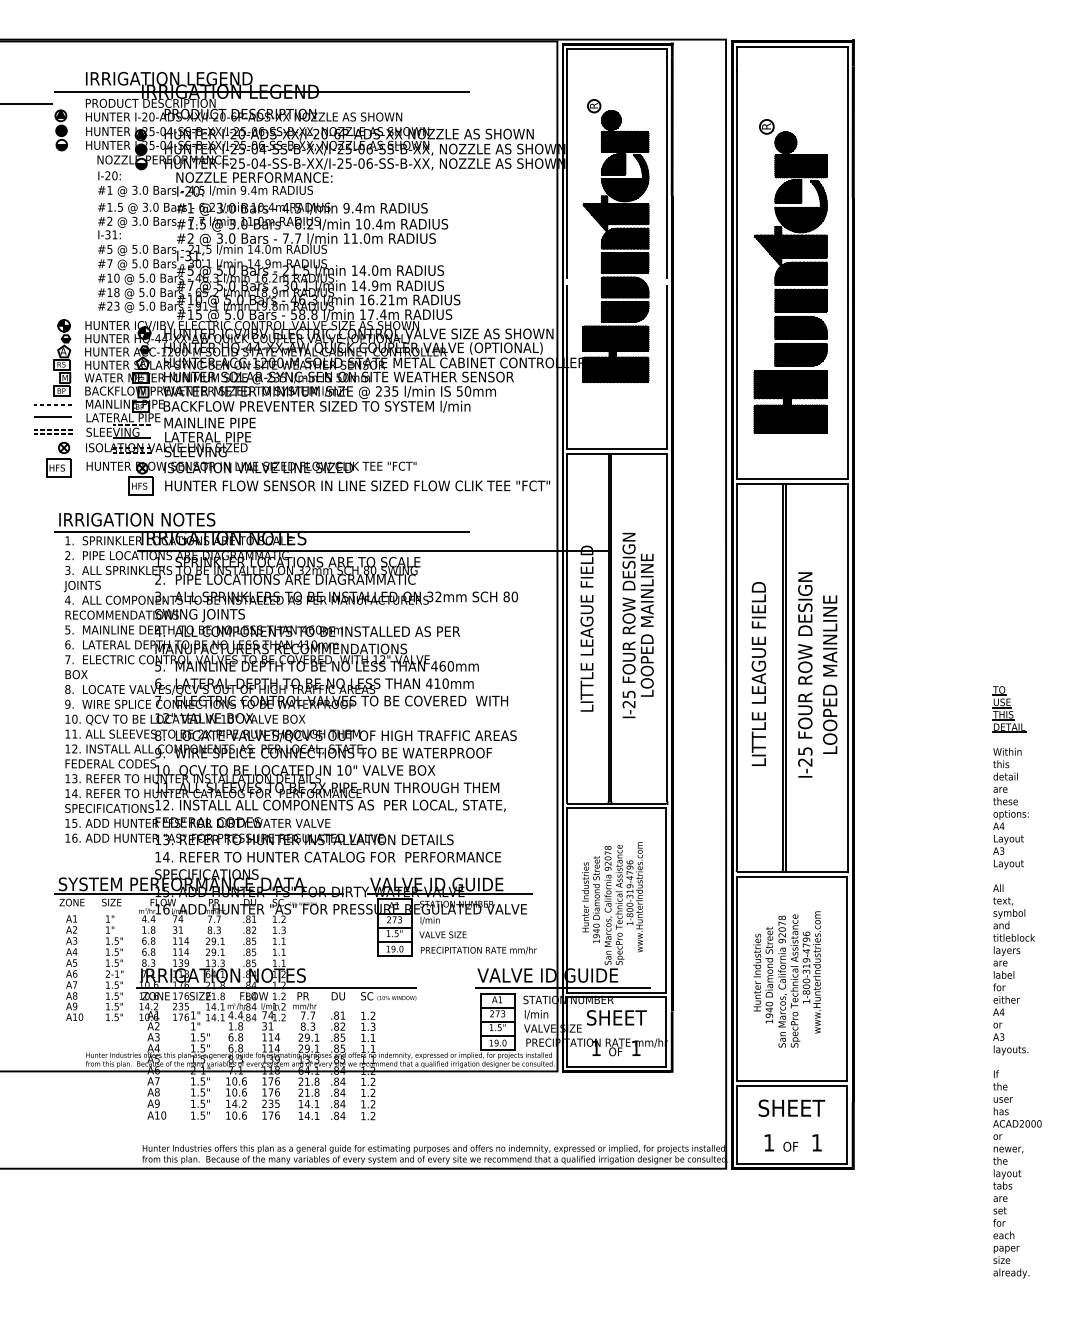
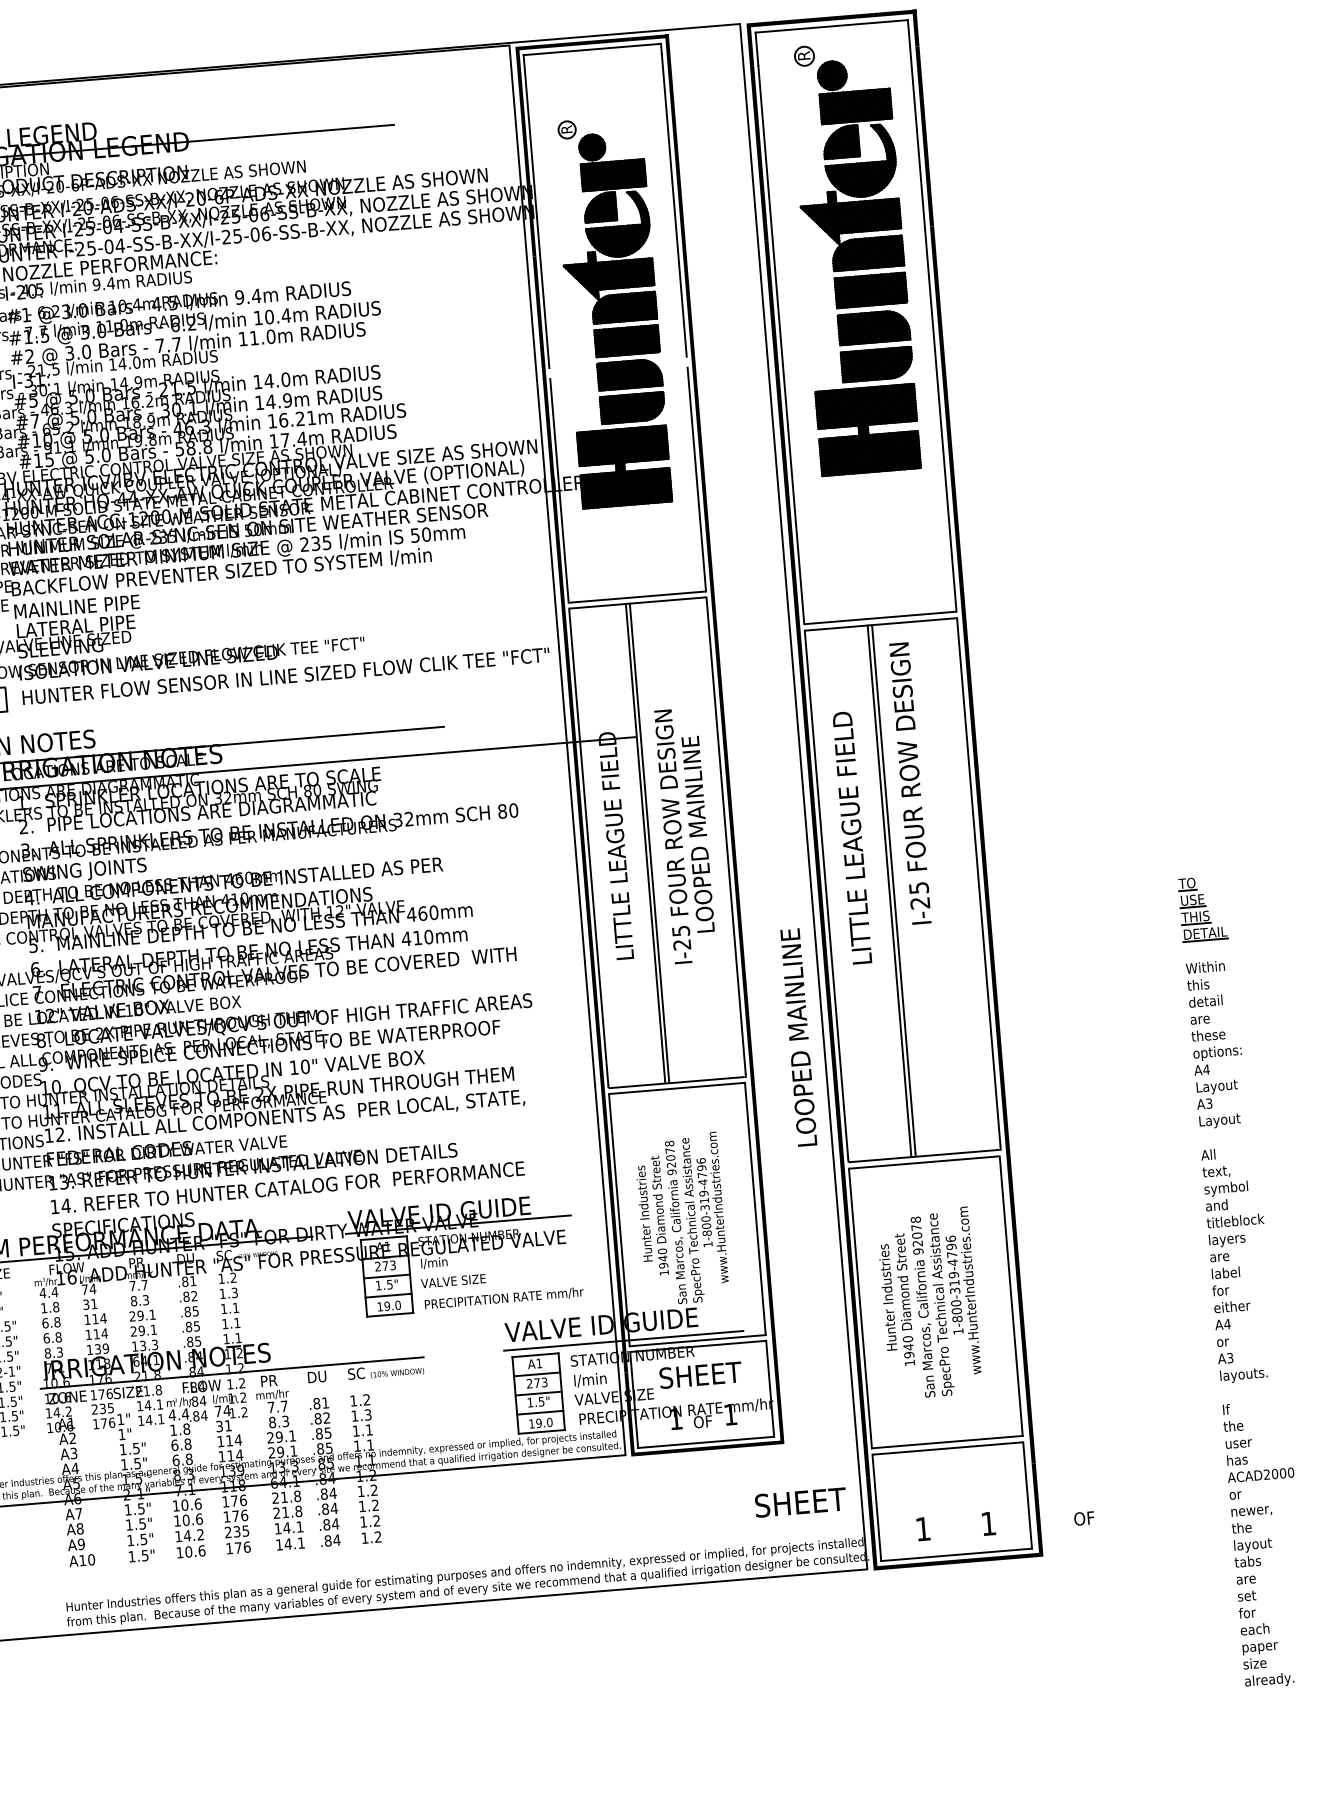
part: (790, 276) -> (853, 258), moved
text: (758, 673) -> (851, 837), moved
text: (805, 674) -> (910, 782), moved
text: (830, 674) -> (799, 1037), moved
text: (791, 1107) -> (800, 1501), moved
text: (790, 1146) -> (1084, 1518), moved

